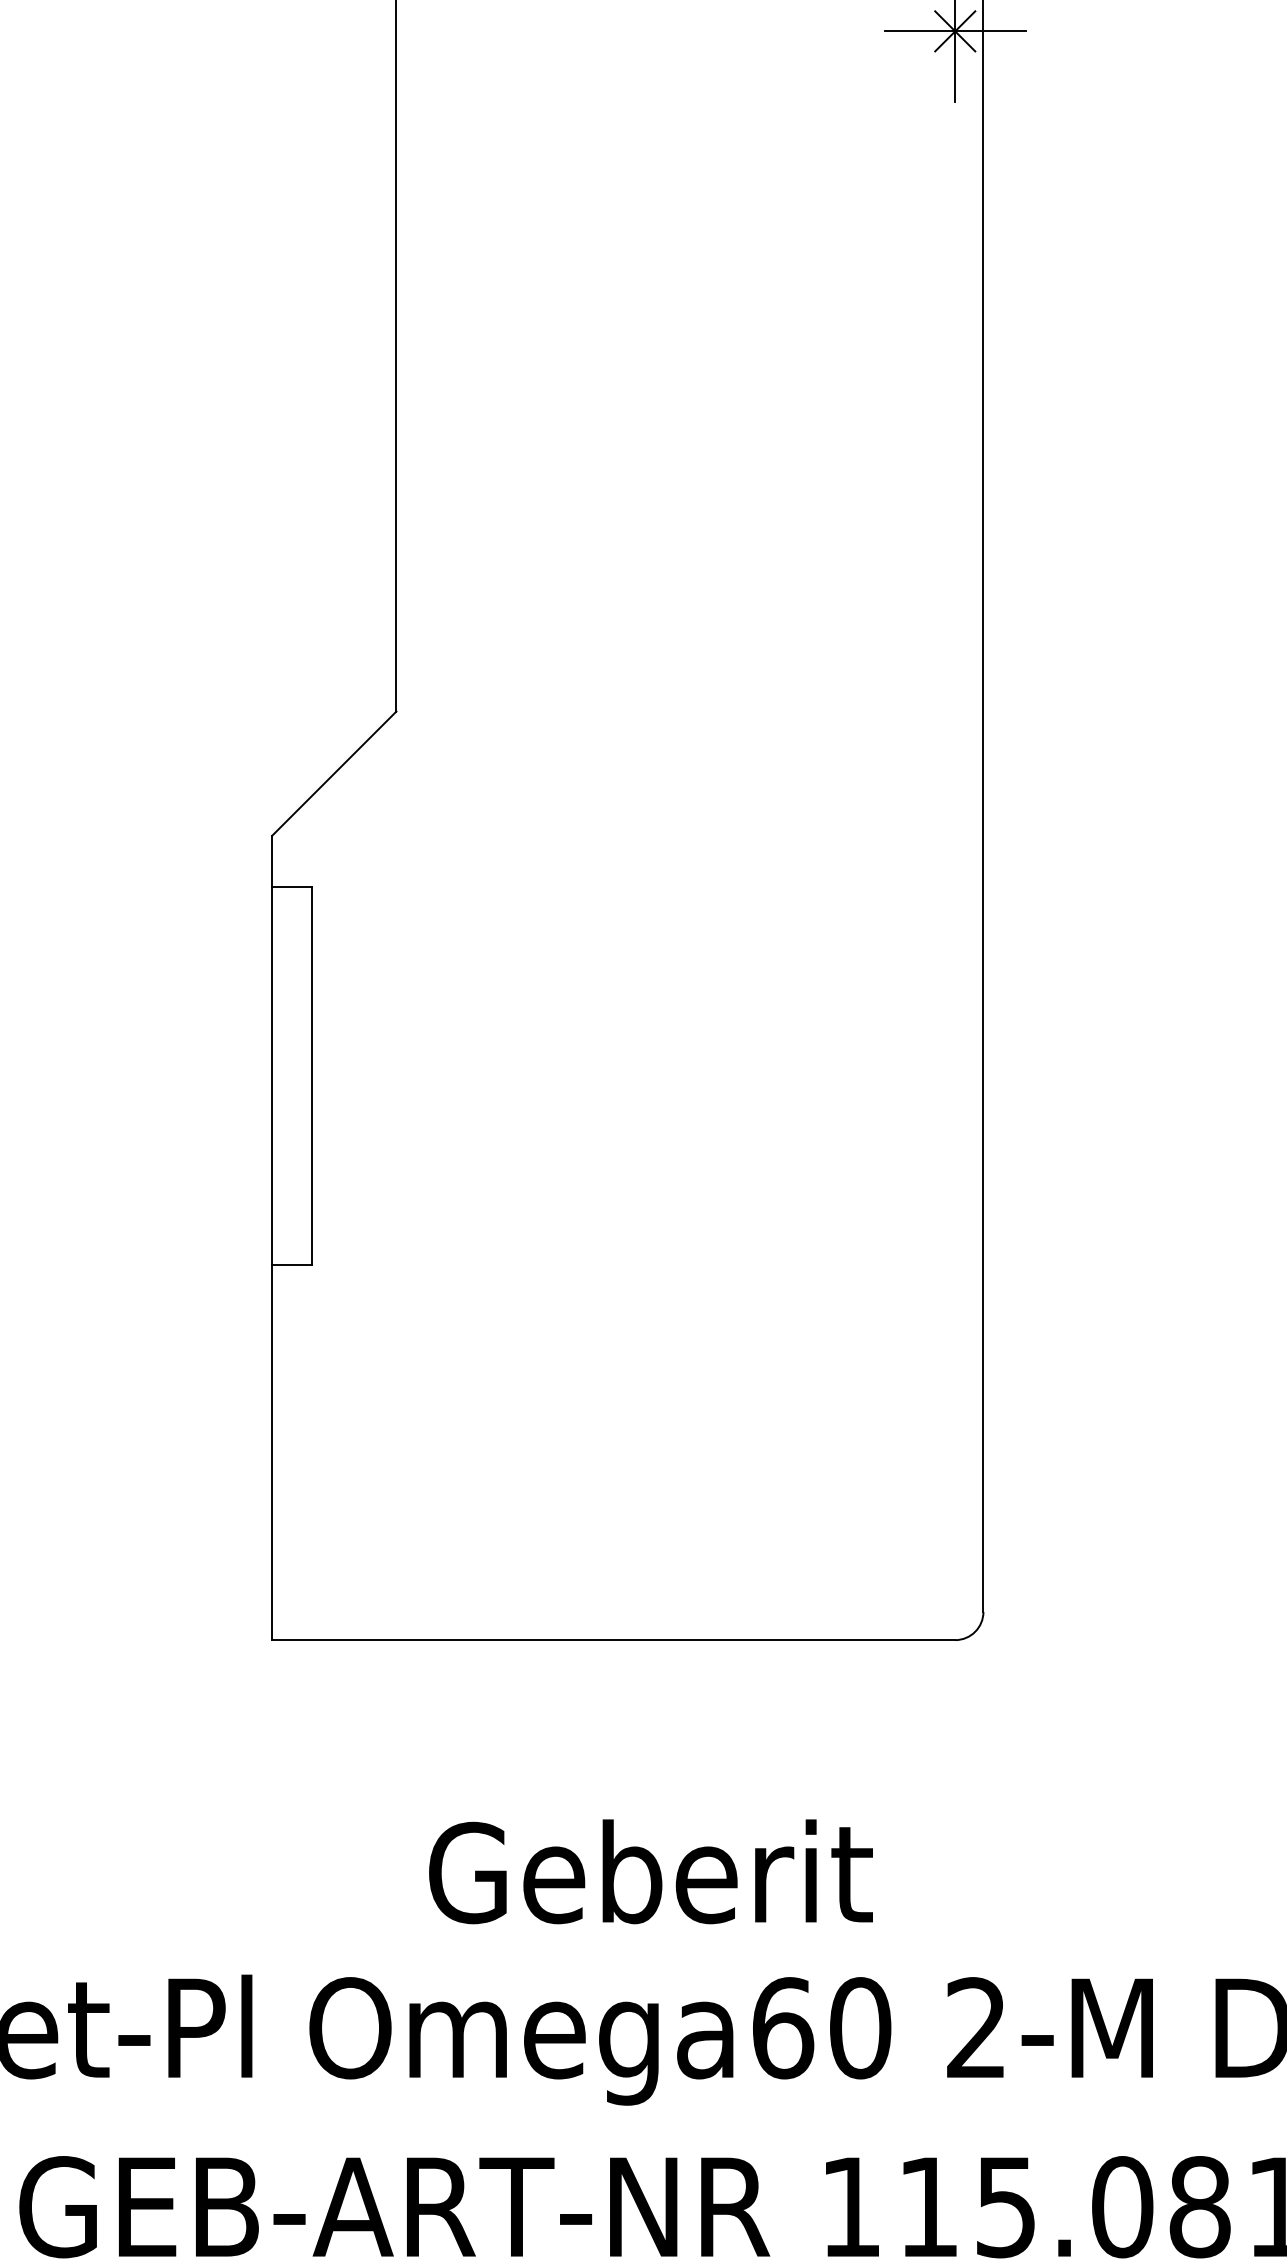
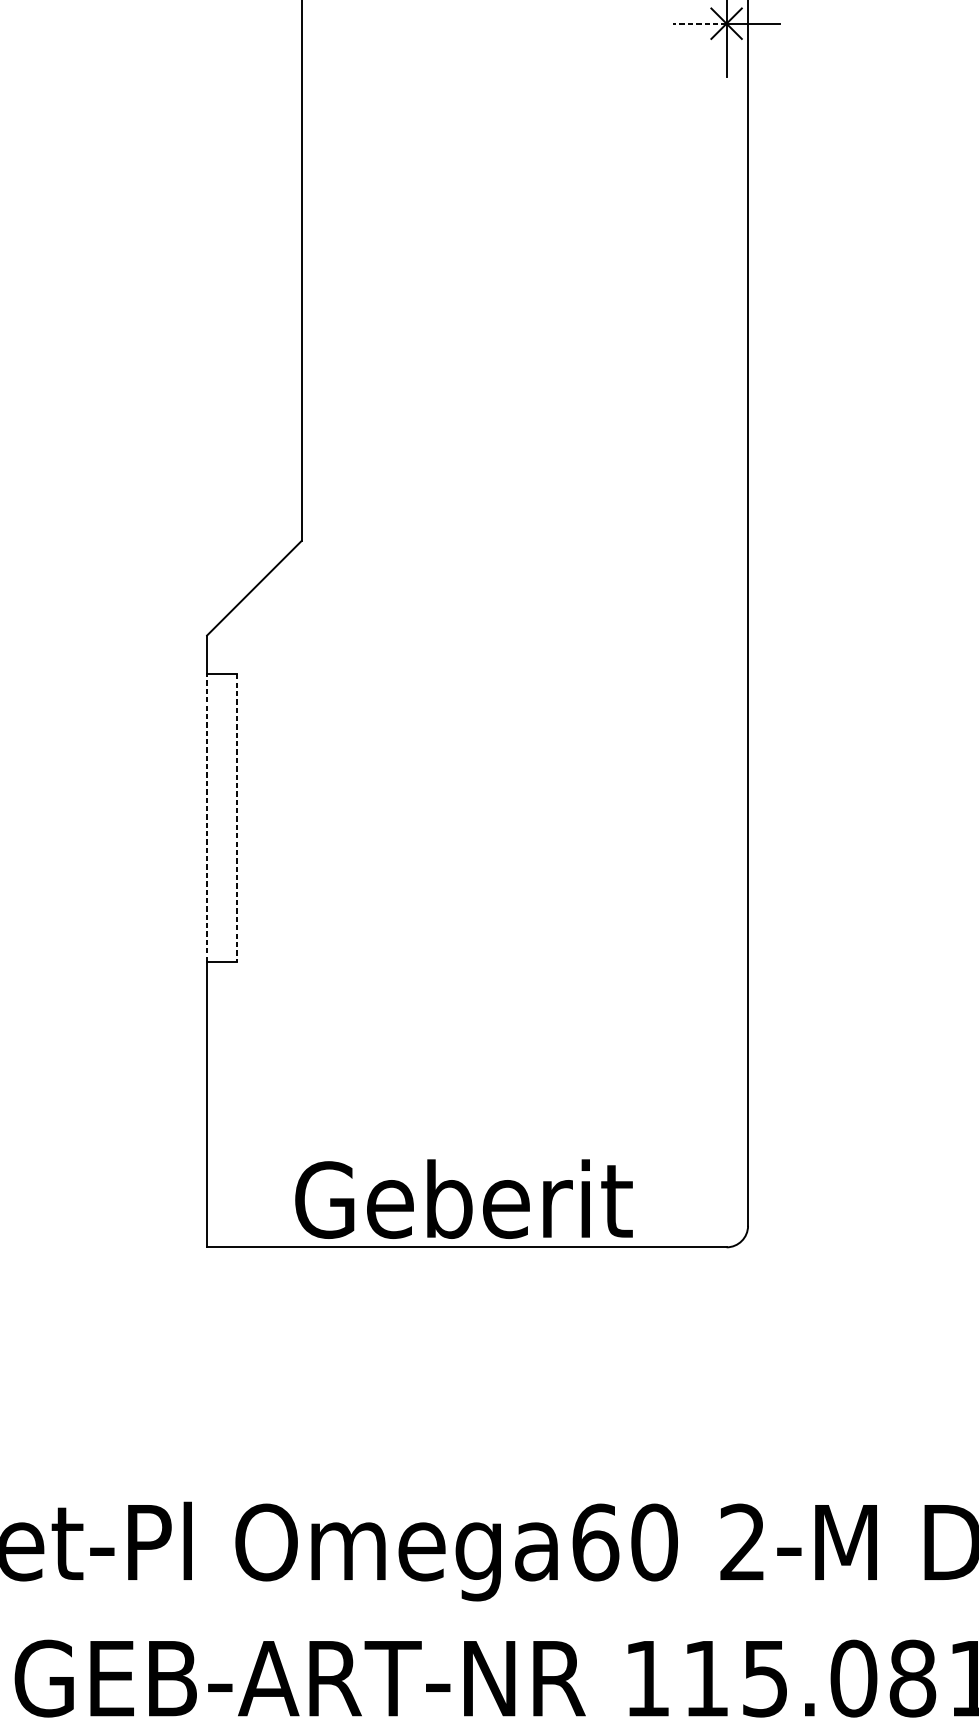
line: (919, 31) -> (699, 23), solid -> dashed
line: (272, 1075) -> (207, 817), solid -> dashed
line: (311, 1076) -> (236, 818), solid -> dashed
text: (650, 1871) -> (463, 1198), moved

